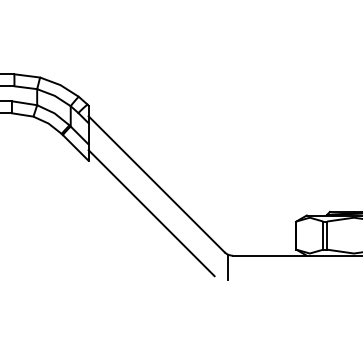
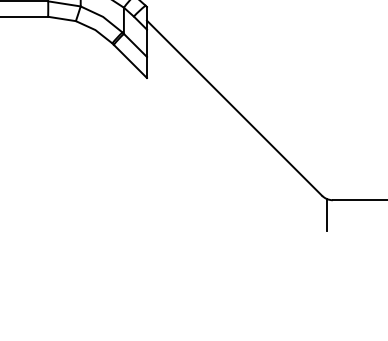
line: (151, 213) -> (227, 145), removed

